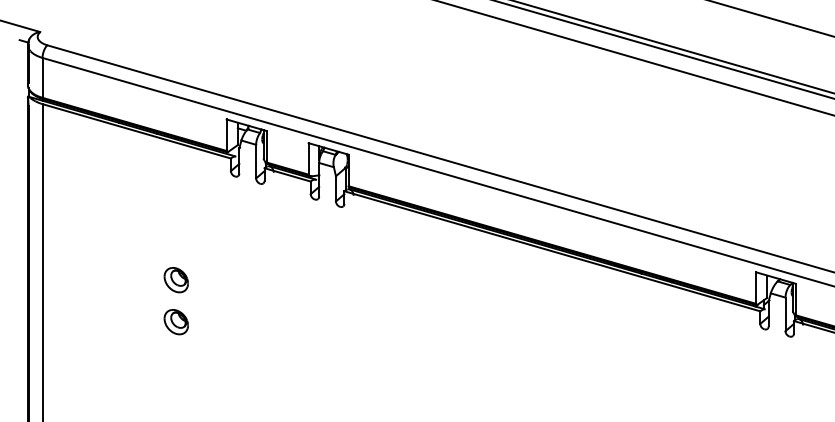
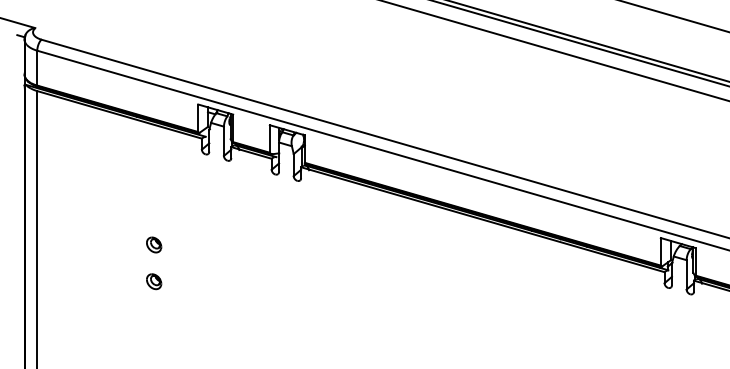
part: (175, 280) -> (153, 245), size x0.7
part: (175, 322) -> (153, 281), size x0.7

